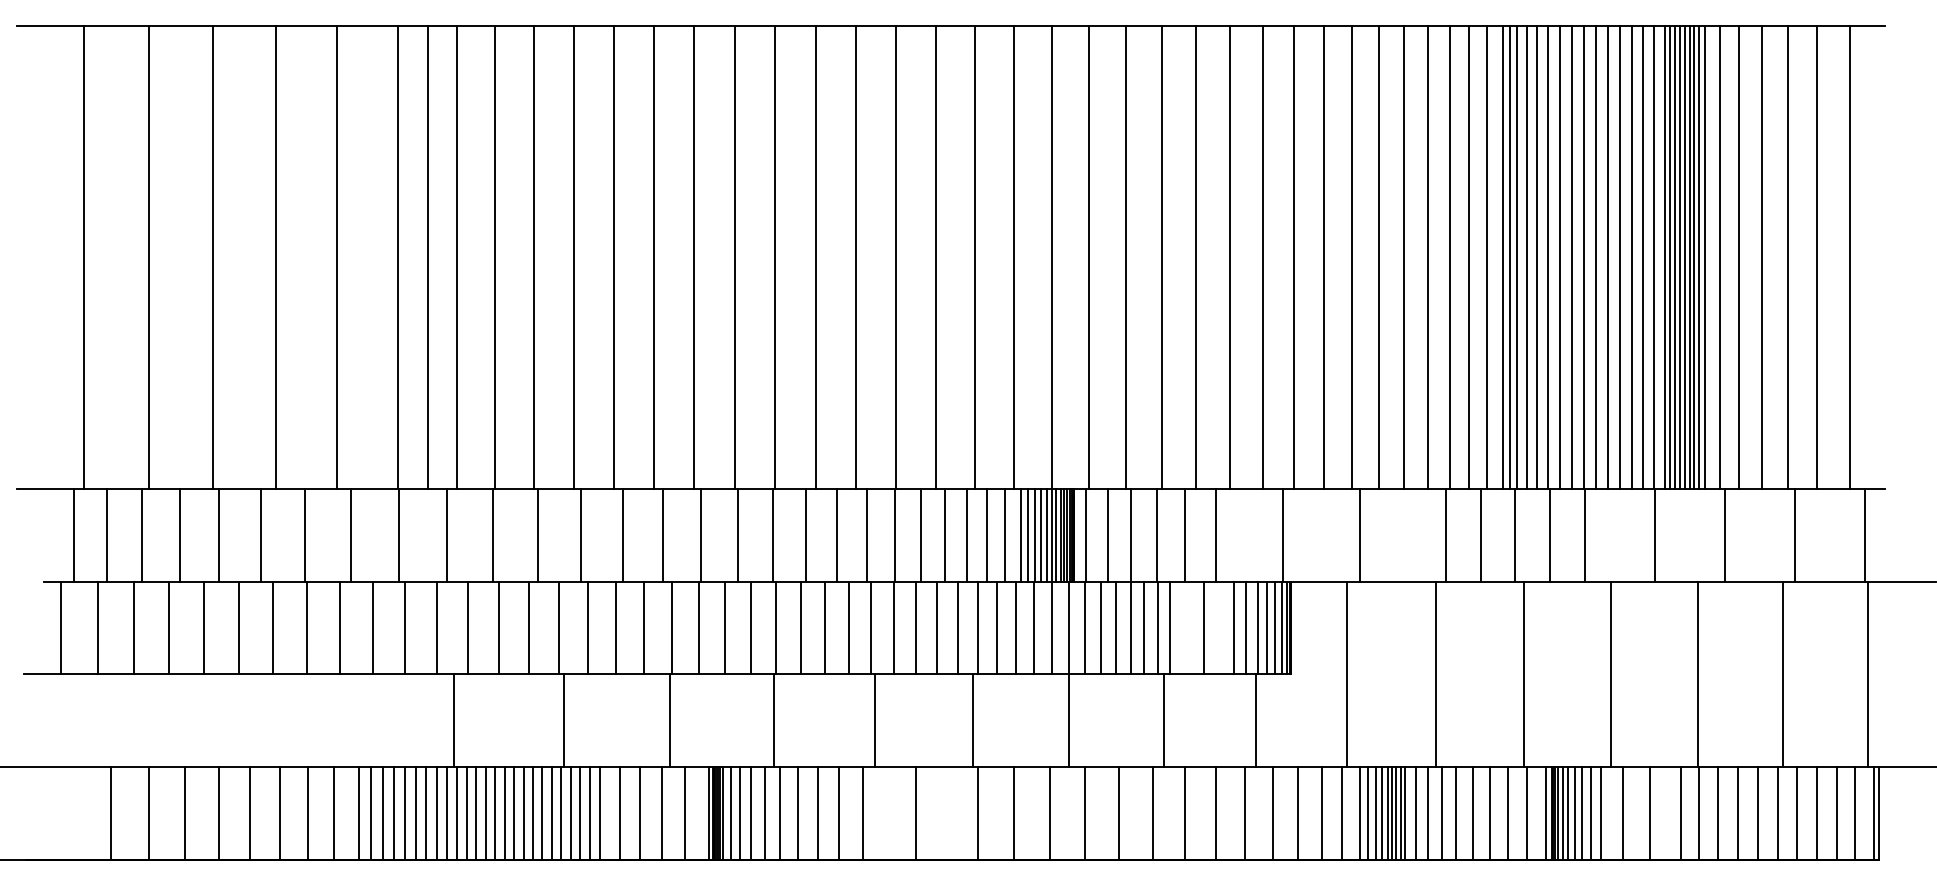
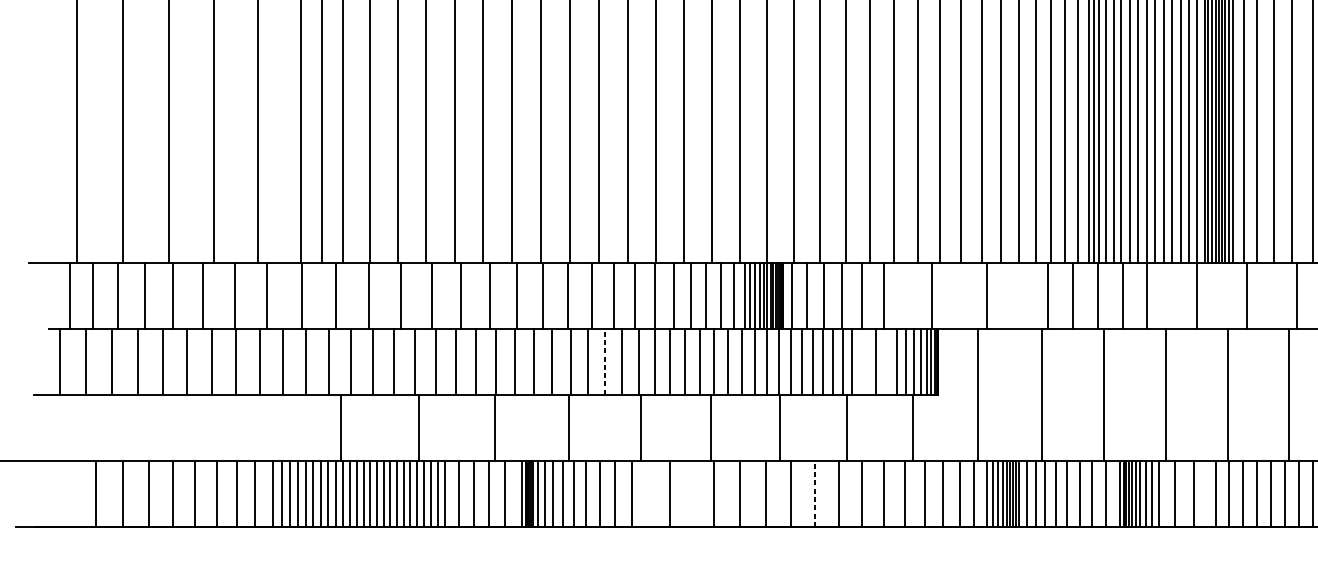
line: (824, 627) -> (605, 361), solid -> dashed
line: (1119, 812) -> (815, 493), solid -> dashed

